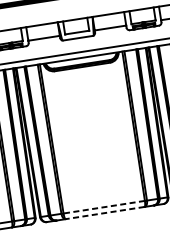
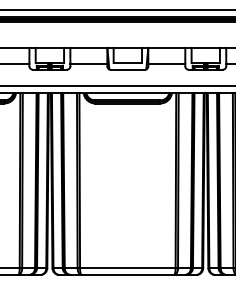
line: (103, 207) -> (127, 268), dashed -> solid
line: (104, 212) -> (127, 274), dashed -> solid

